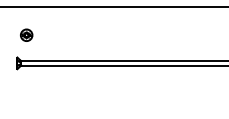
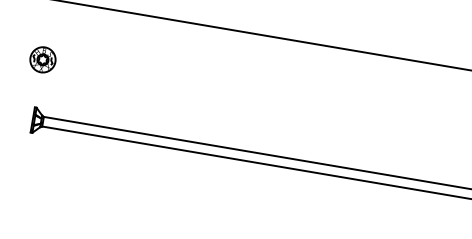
part: (26, 34) -> (42, 58), moved

